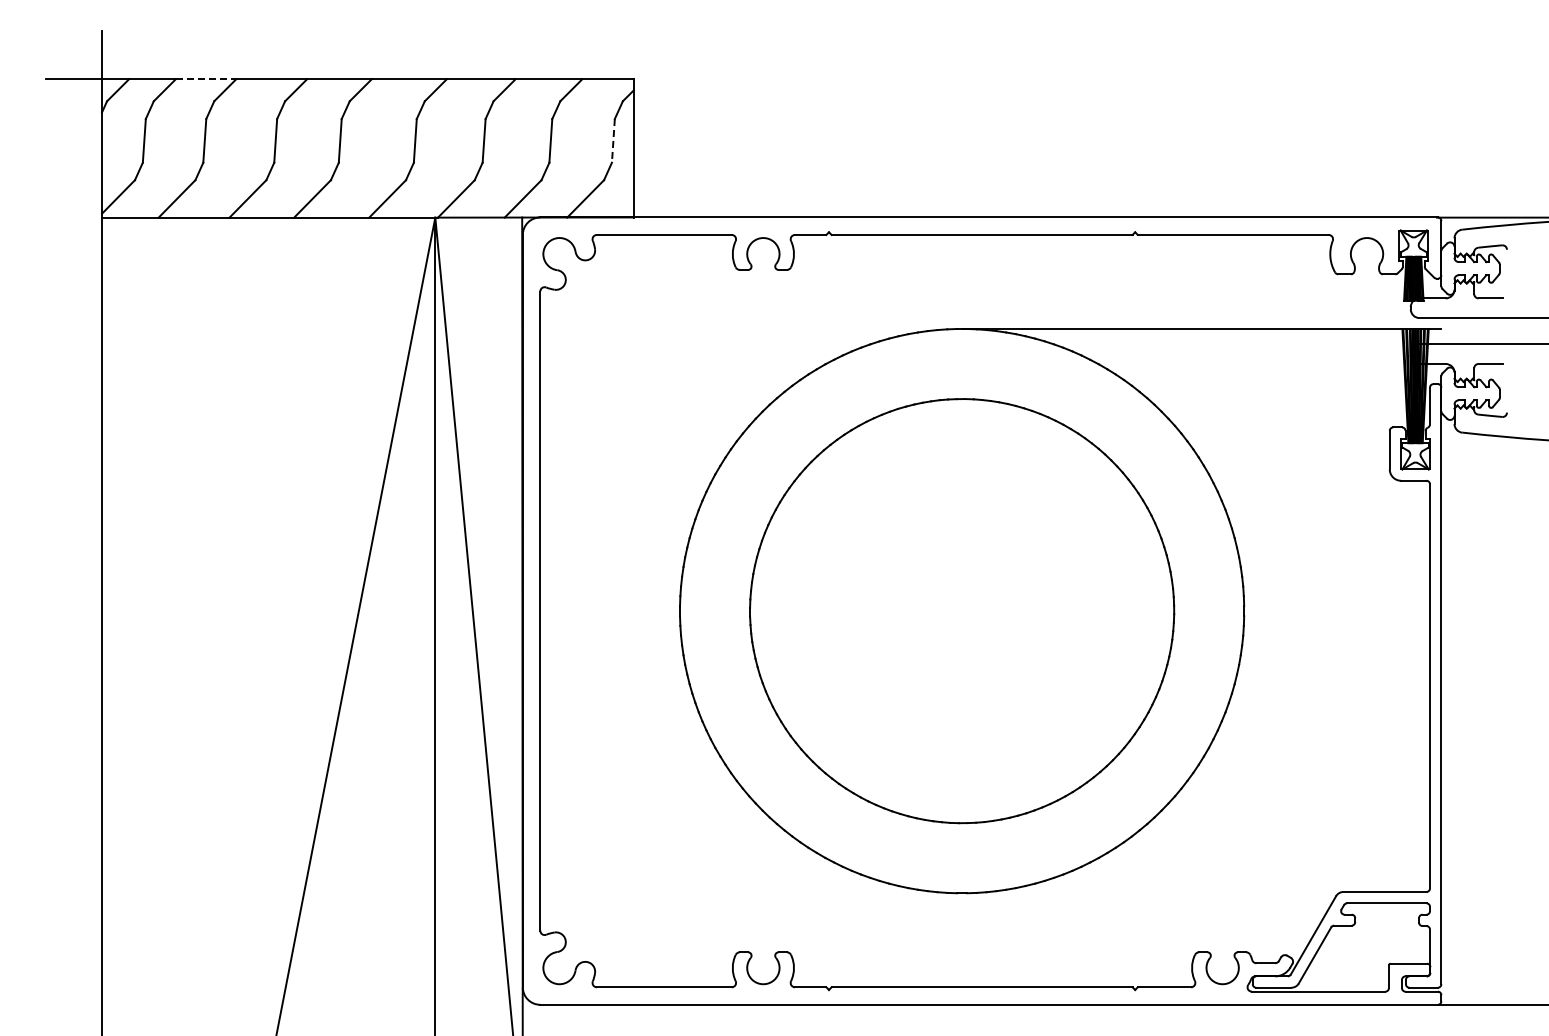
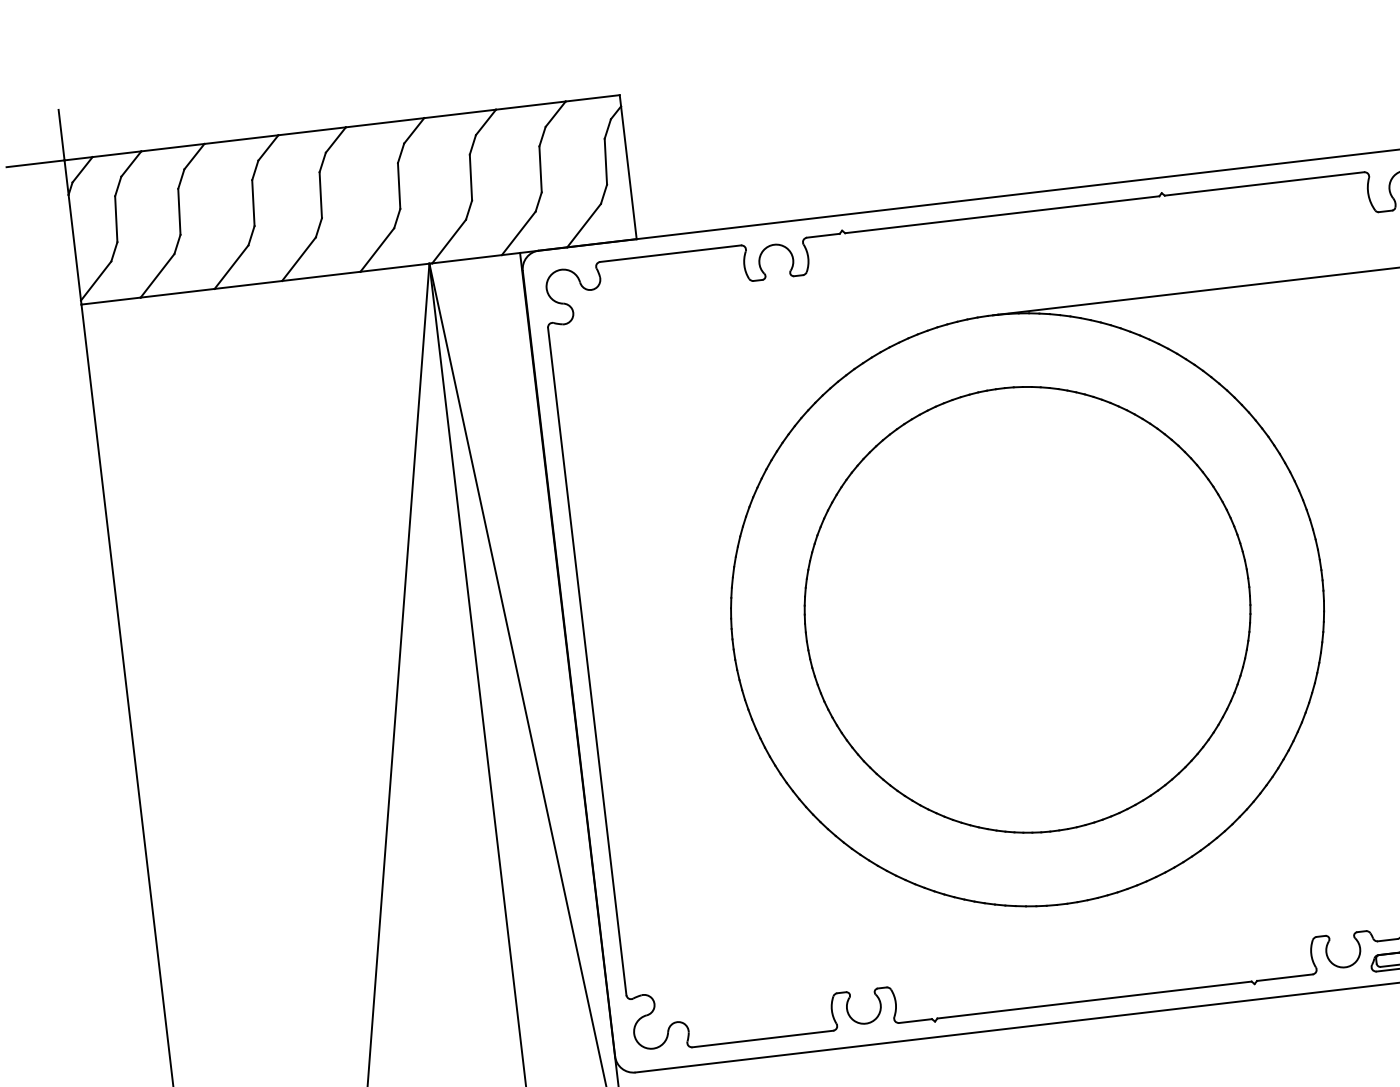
line: (206, 79) -> (173, 147), dashed -> solid
line: (613, 140) -> (605, 161), dashed -> solid

